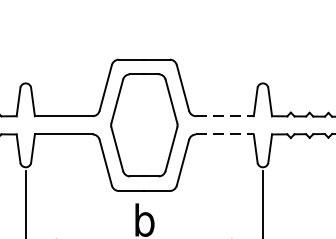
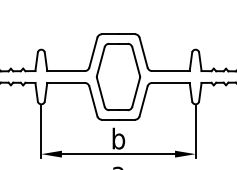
line: (224, 116) -> (170, 71), dashed -> solid
line: (224, 133) -> (170, 82), dashed -> solid

